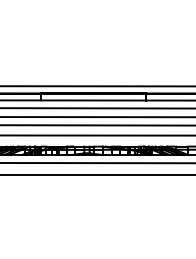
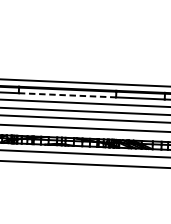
line: (93, 100) -> (67, 95), solid -> dashed

